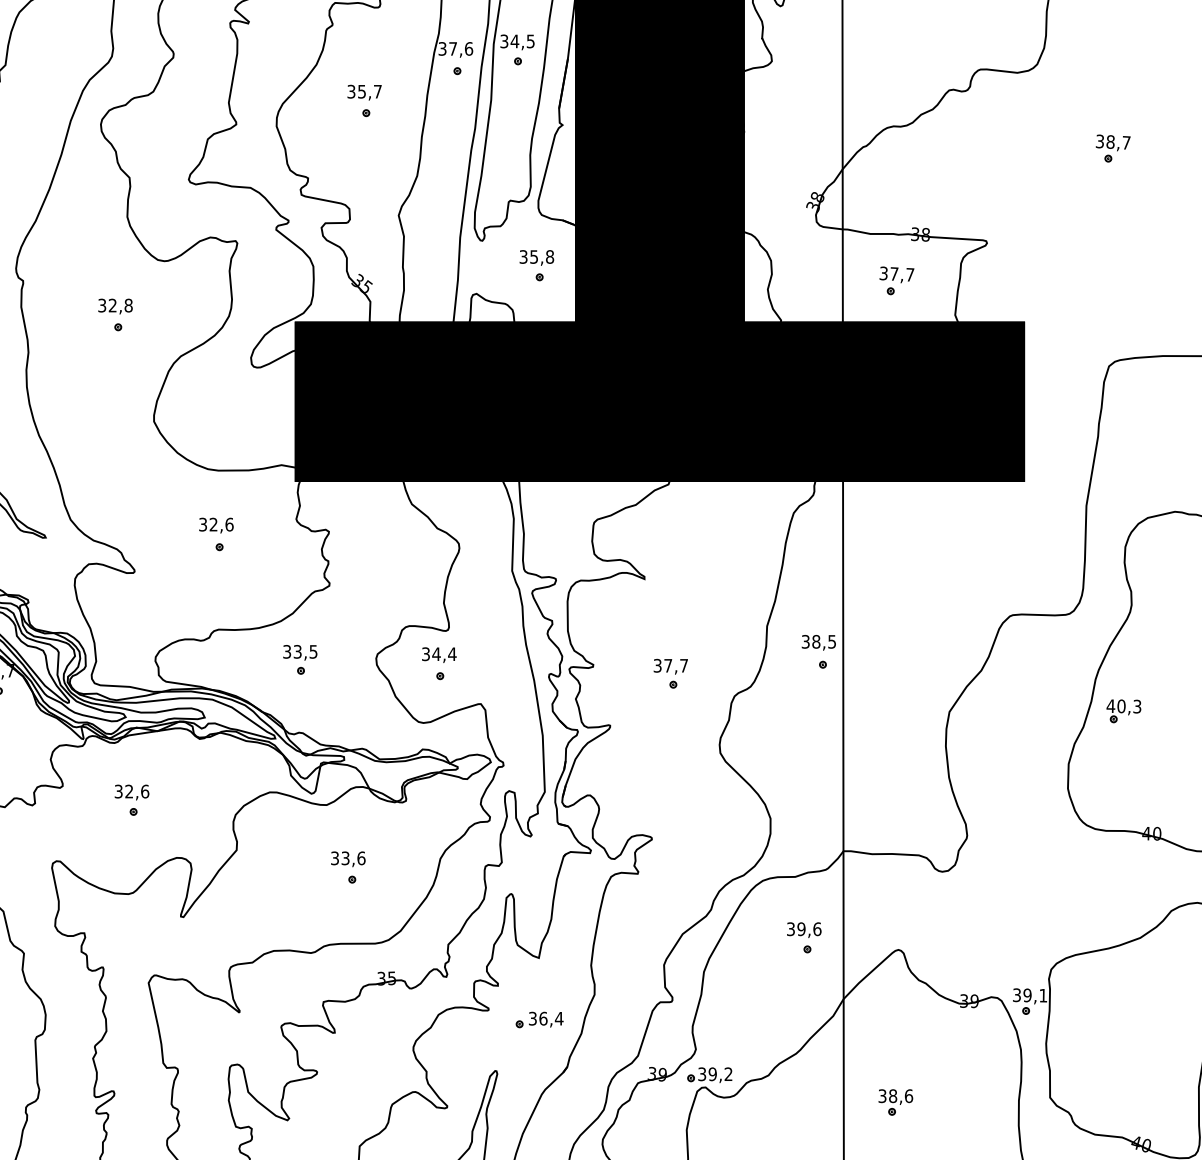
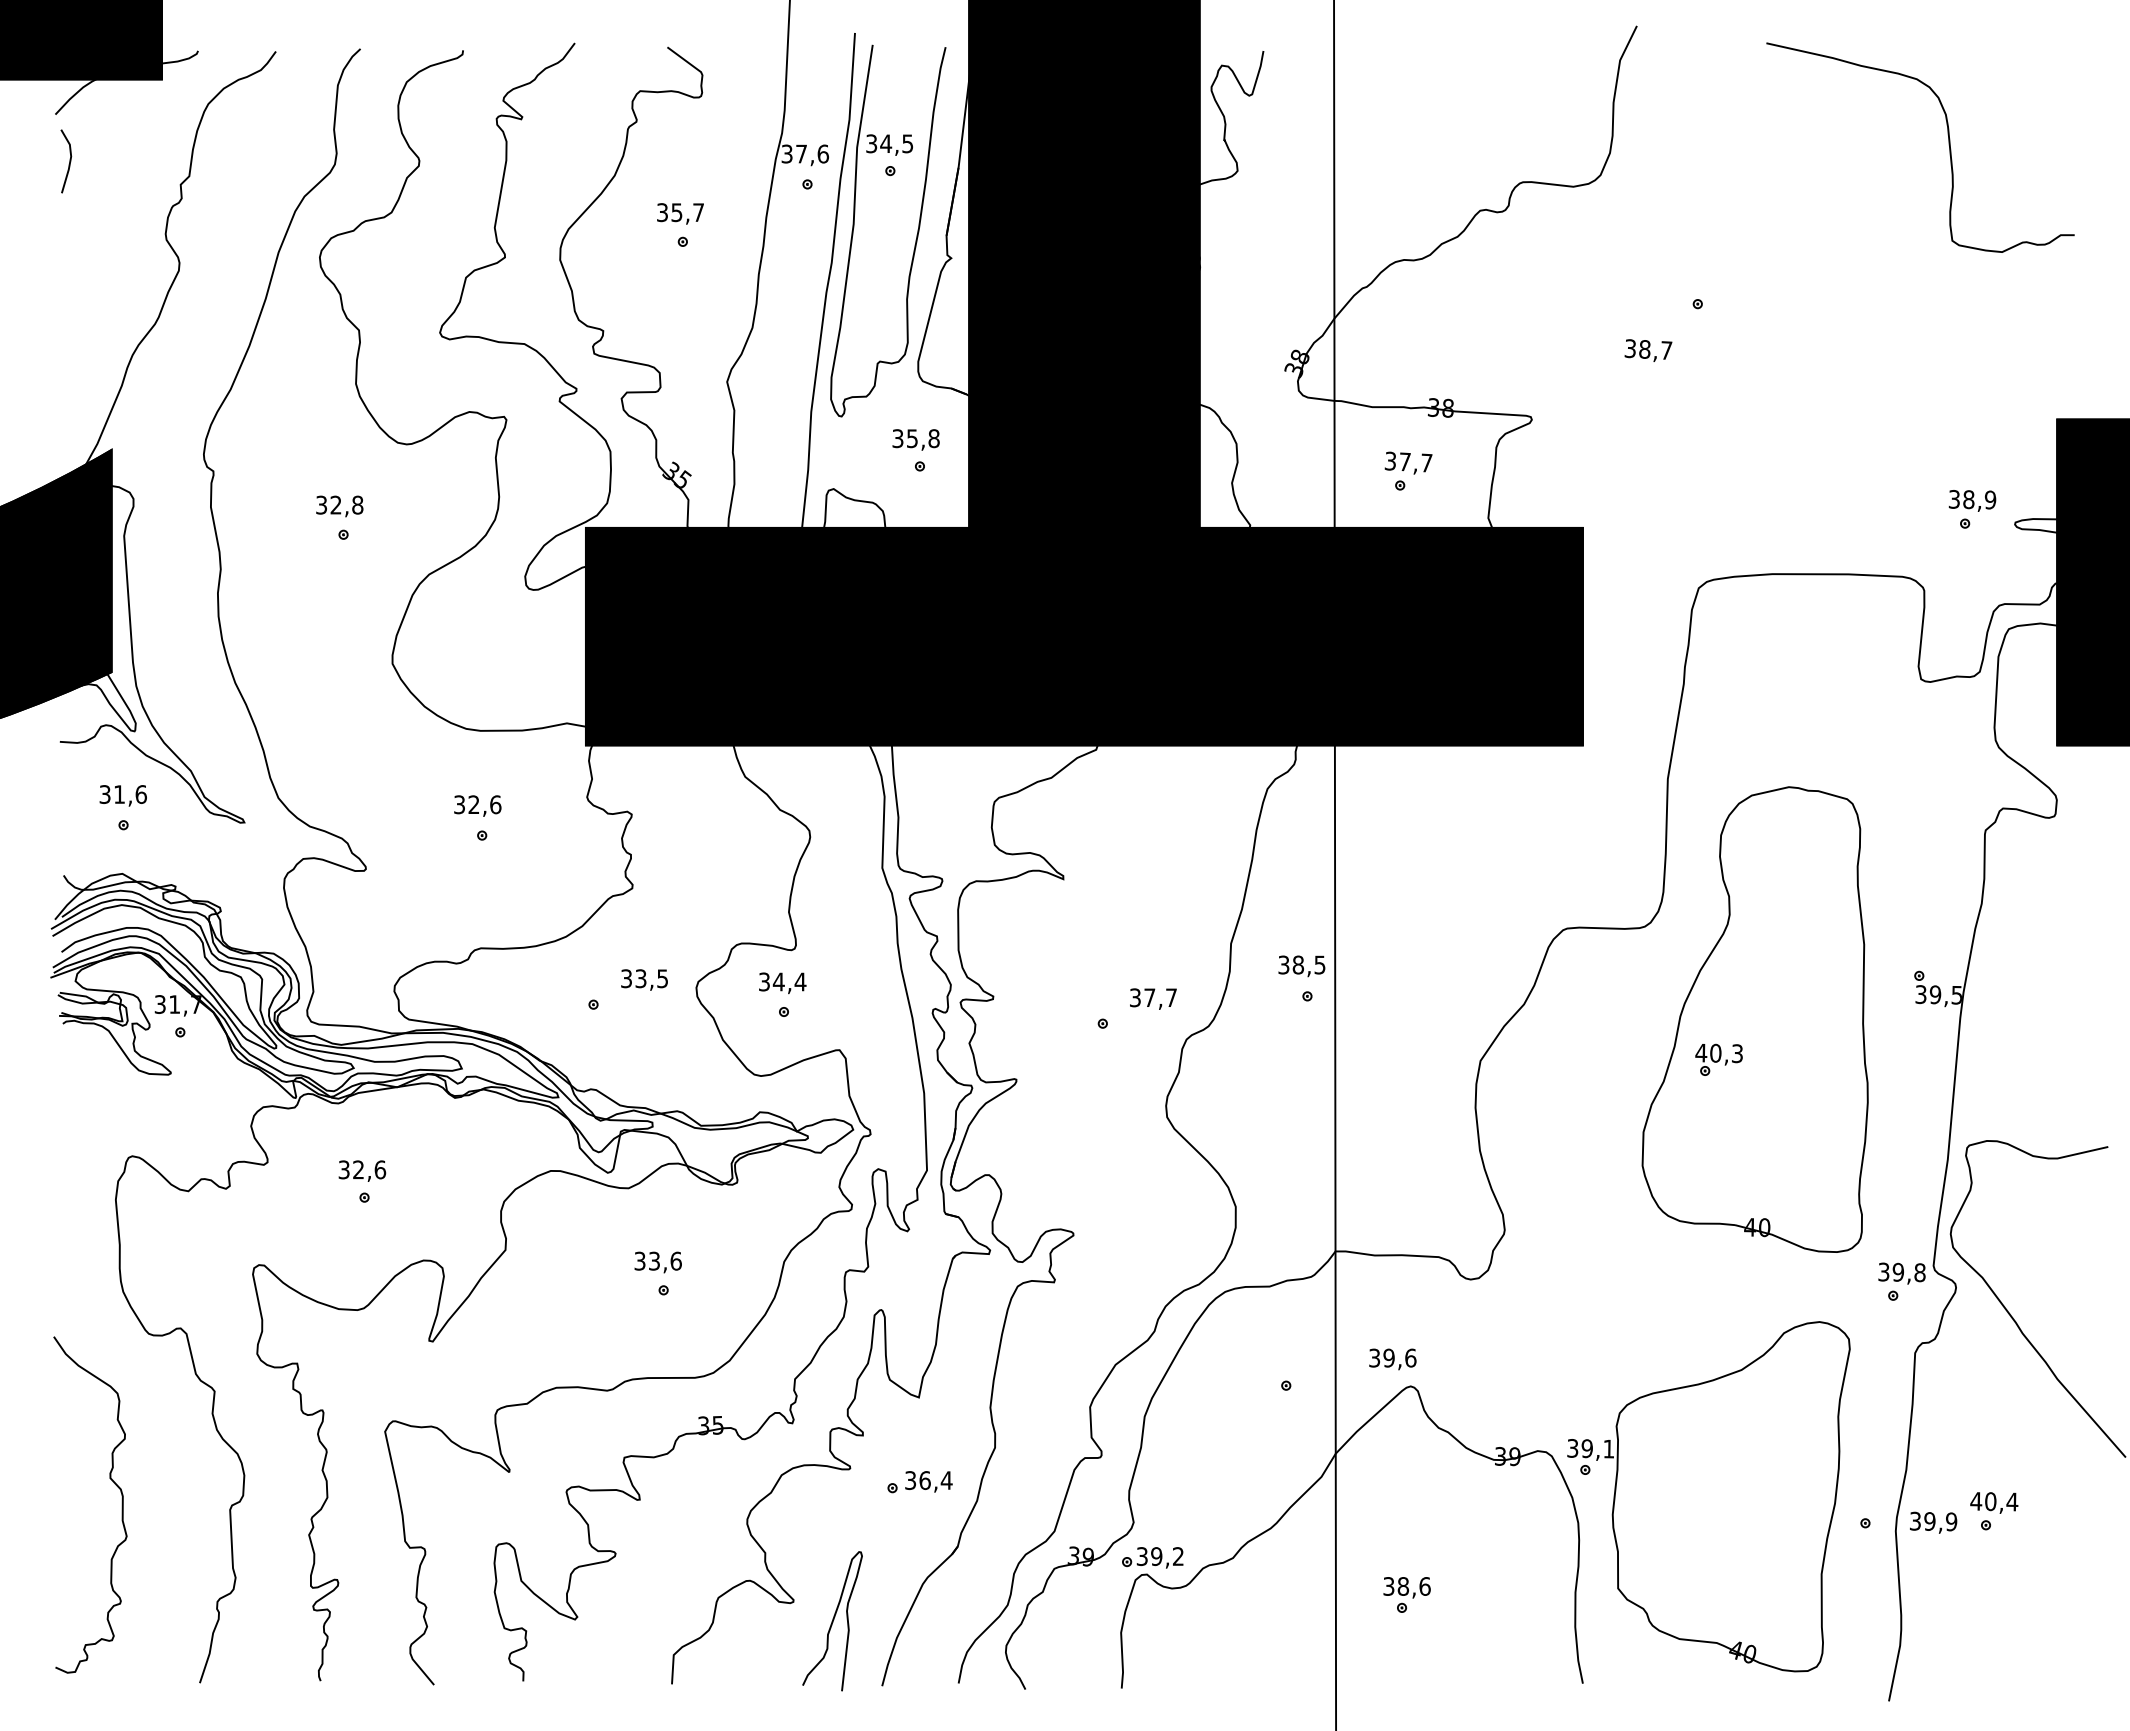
text: (1113, 142) -> (1648, 350), moved
text: (300, 652) -> (644, 979), moved
text: (670, 666) -> (1153, 998), moved
text: (803, 930) -> (1392, 1359), moved

